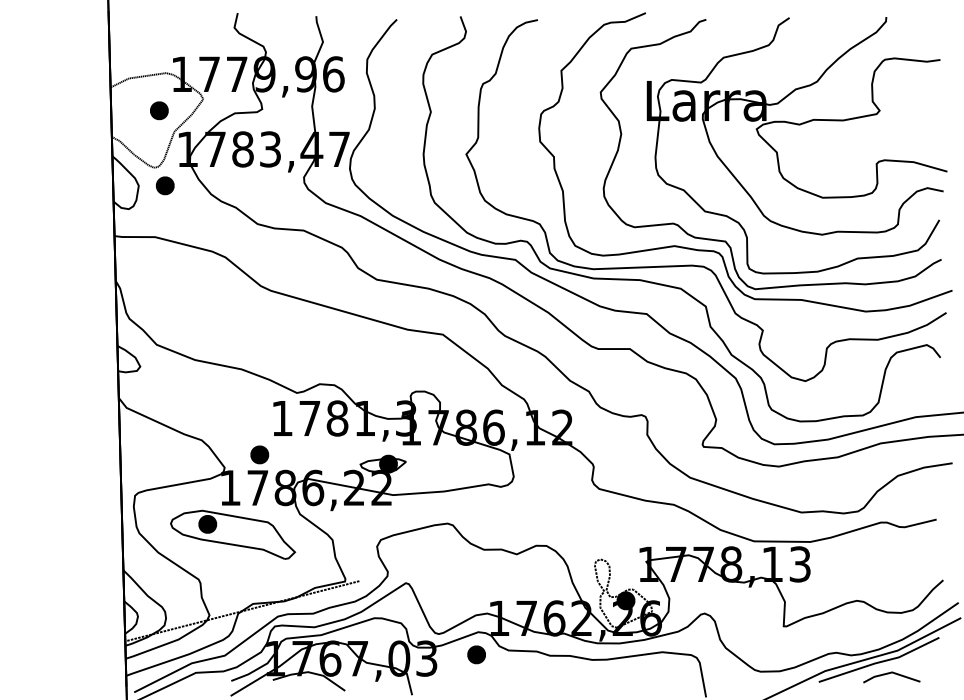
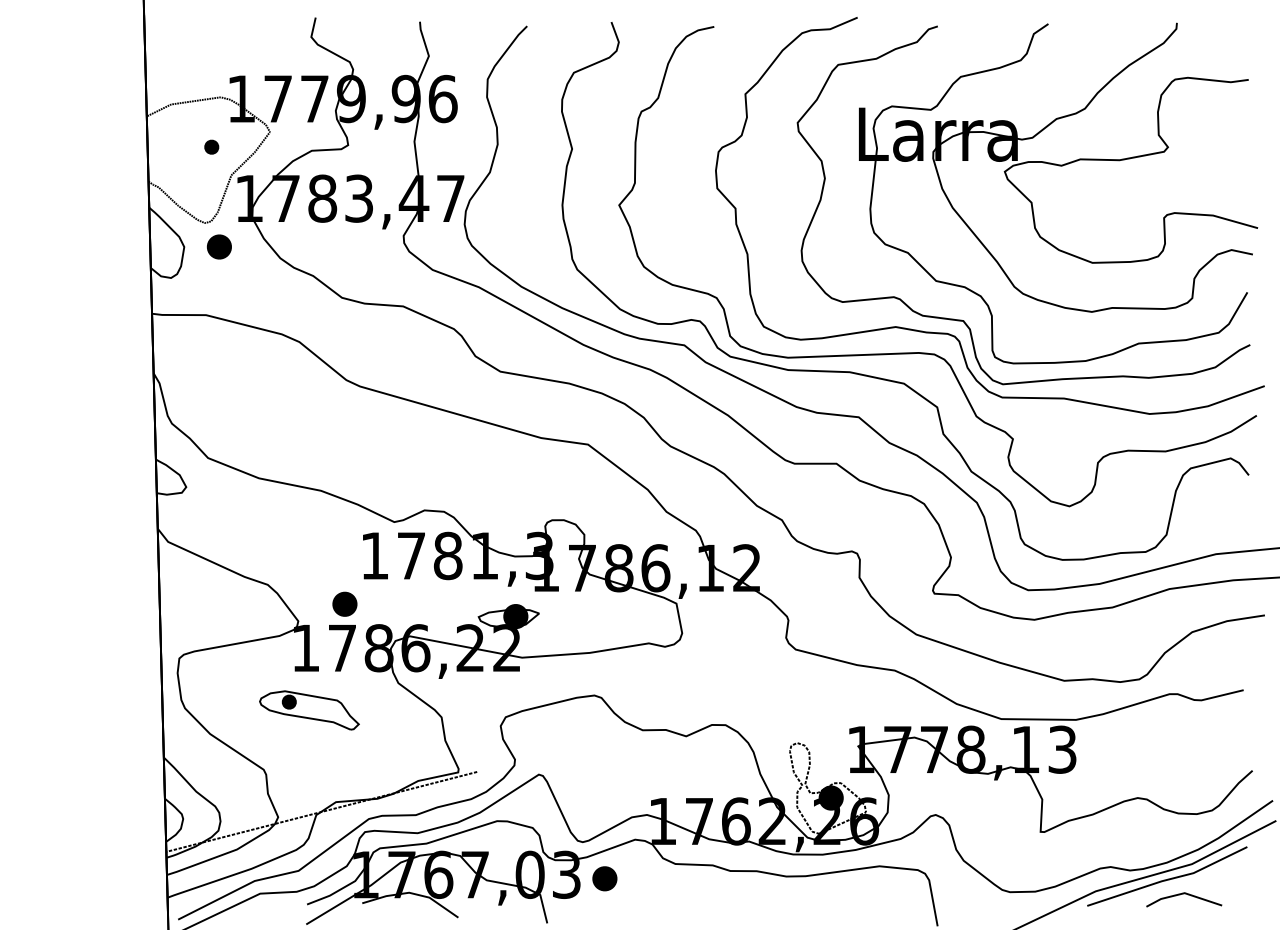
part: (159, 110) -> (211, 146), size x0.6
part: (233, 534) -> (309, 710), size x0.6
part: (476, 654) -> (604, 878), moved

